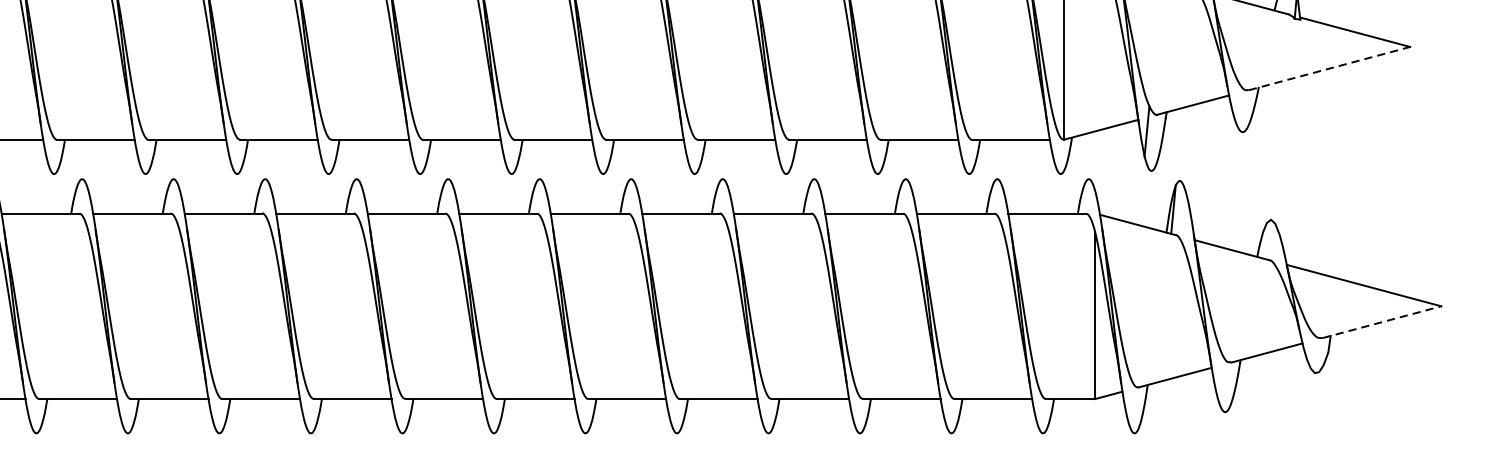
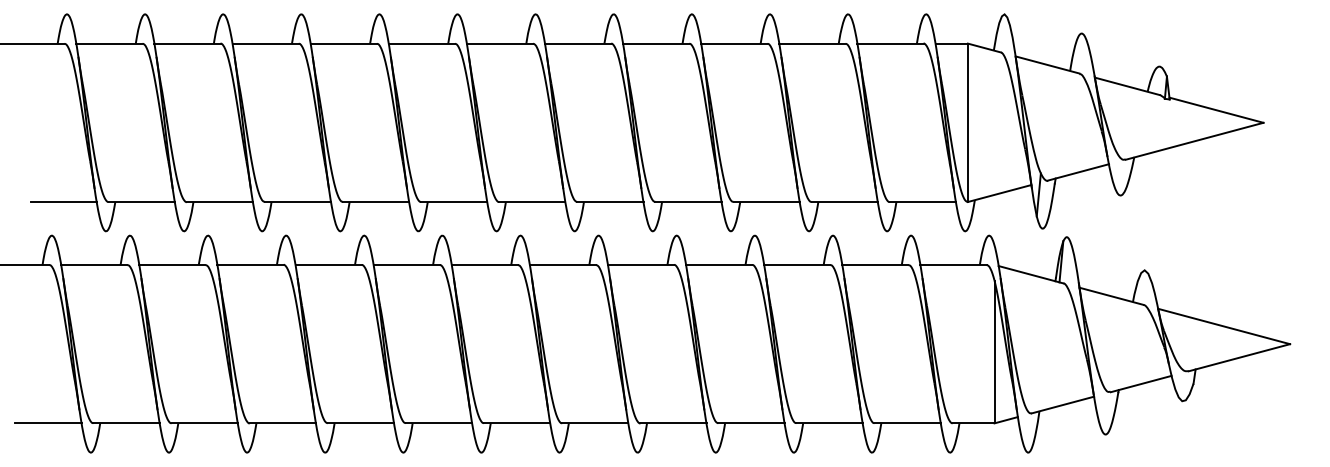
line: (1330, 68) -> (1195, 141), dashed -> solid
line: (1382, 321) -> (1239, 357), dashed -> solid

